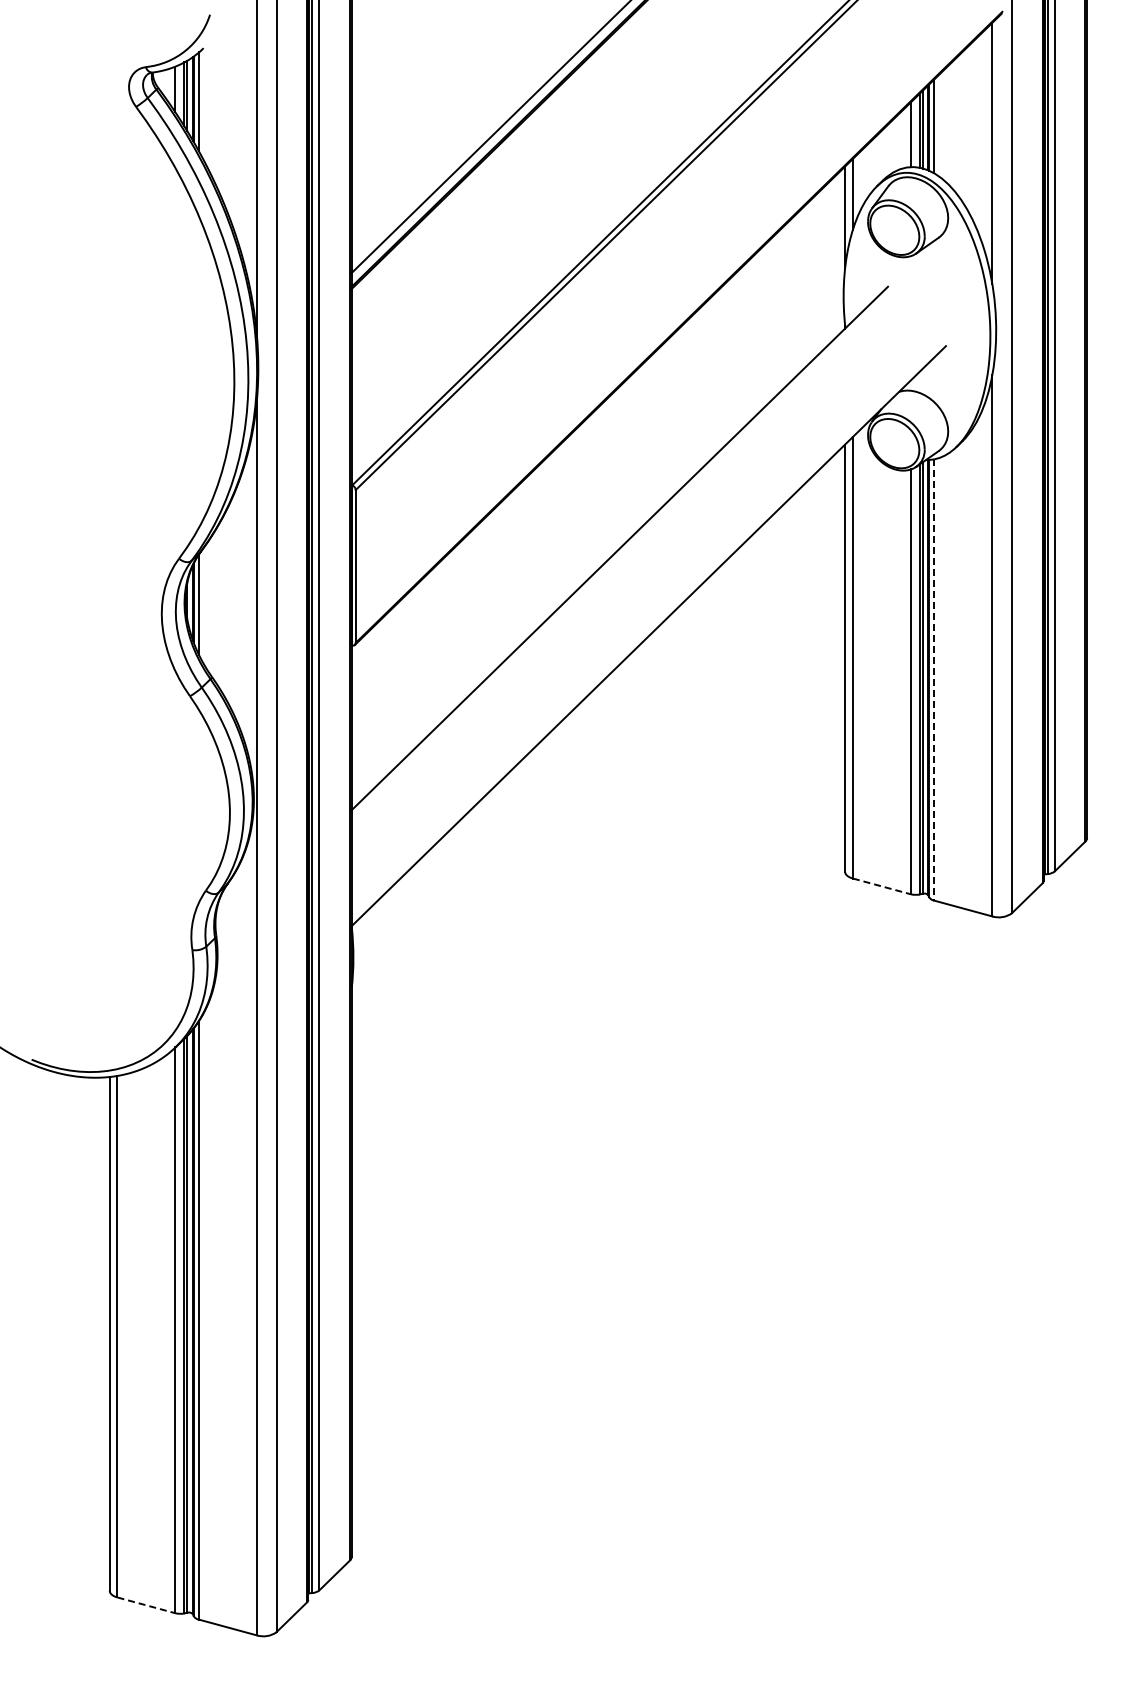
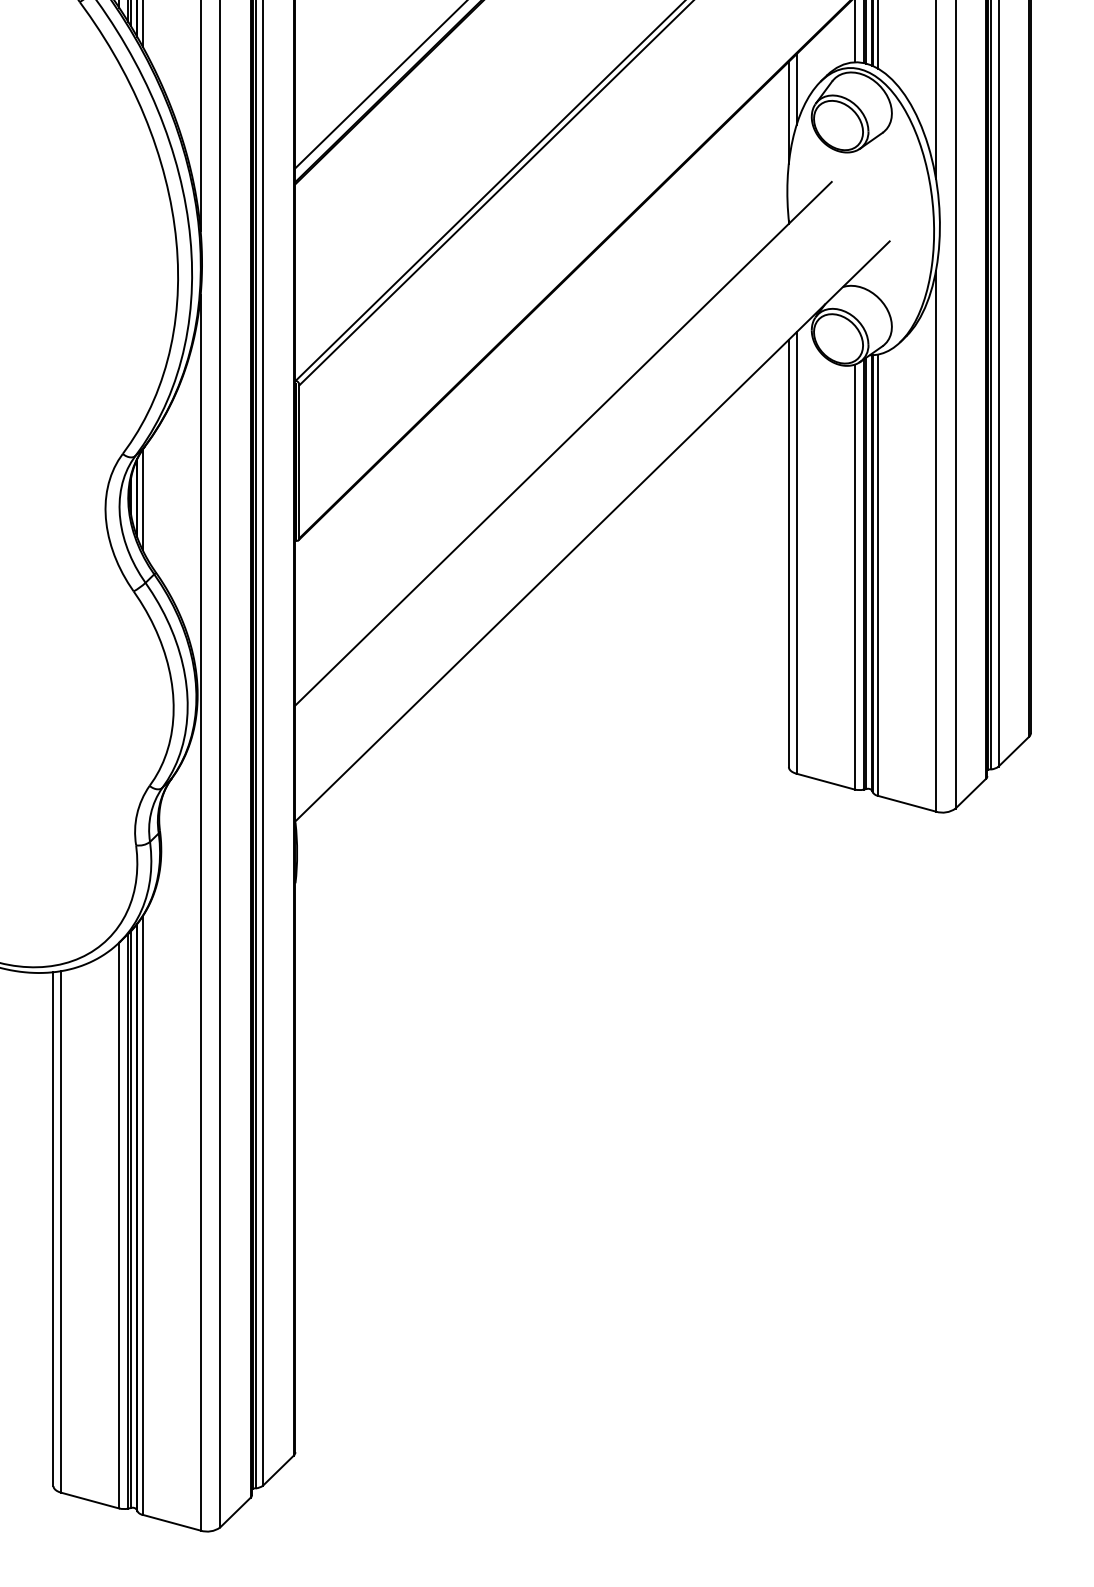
line: (934, 680) -> (878, 575), dashed -> solid
line: (882, 886) -> (826, 781), dashed -> solid
line: (146, 1605) -> (90, 1500), dashed -> solid

